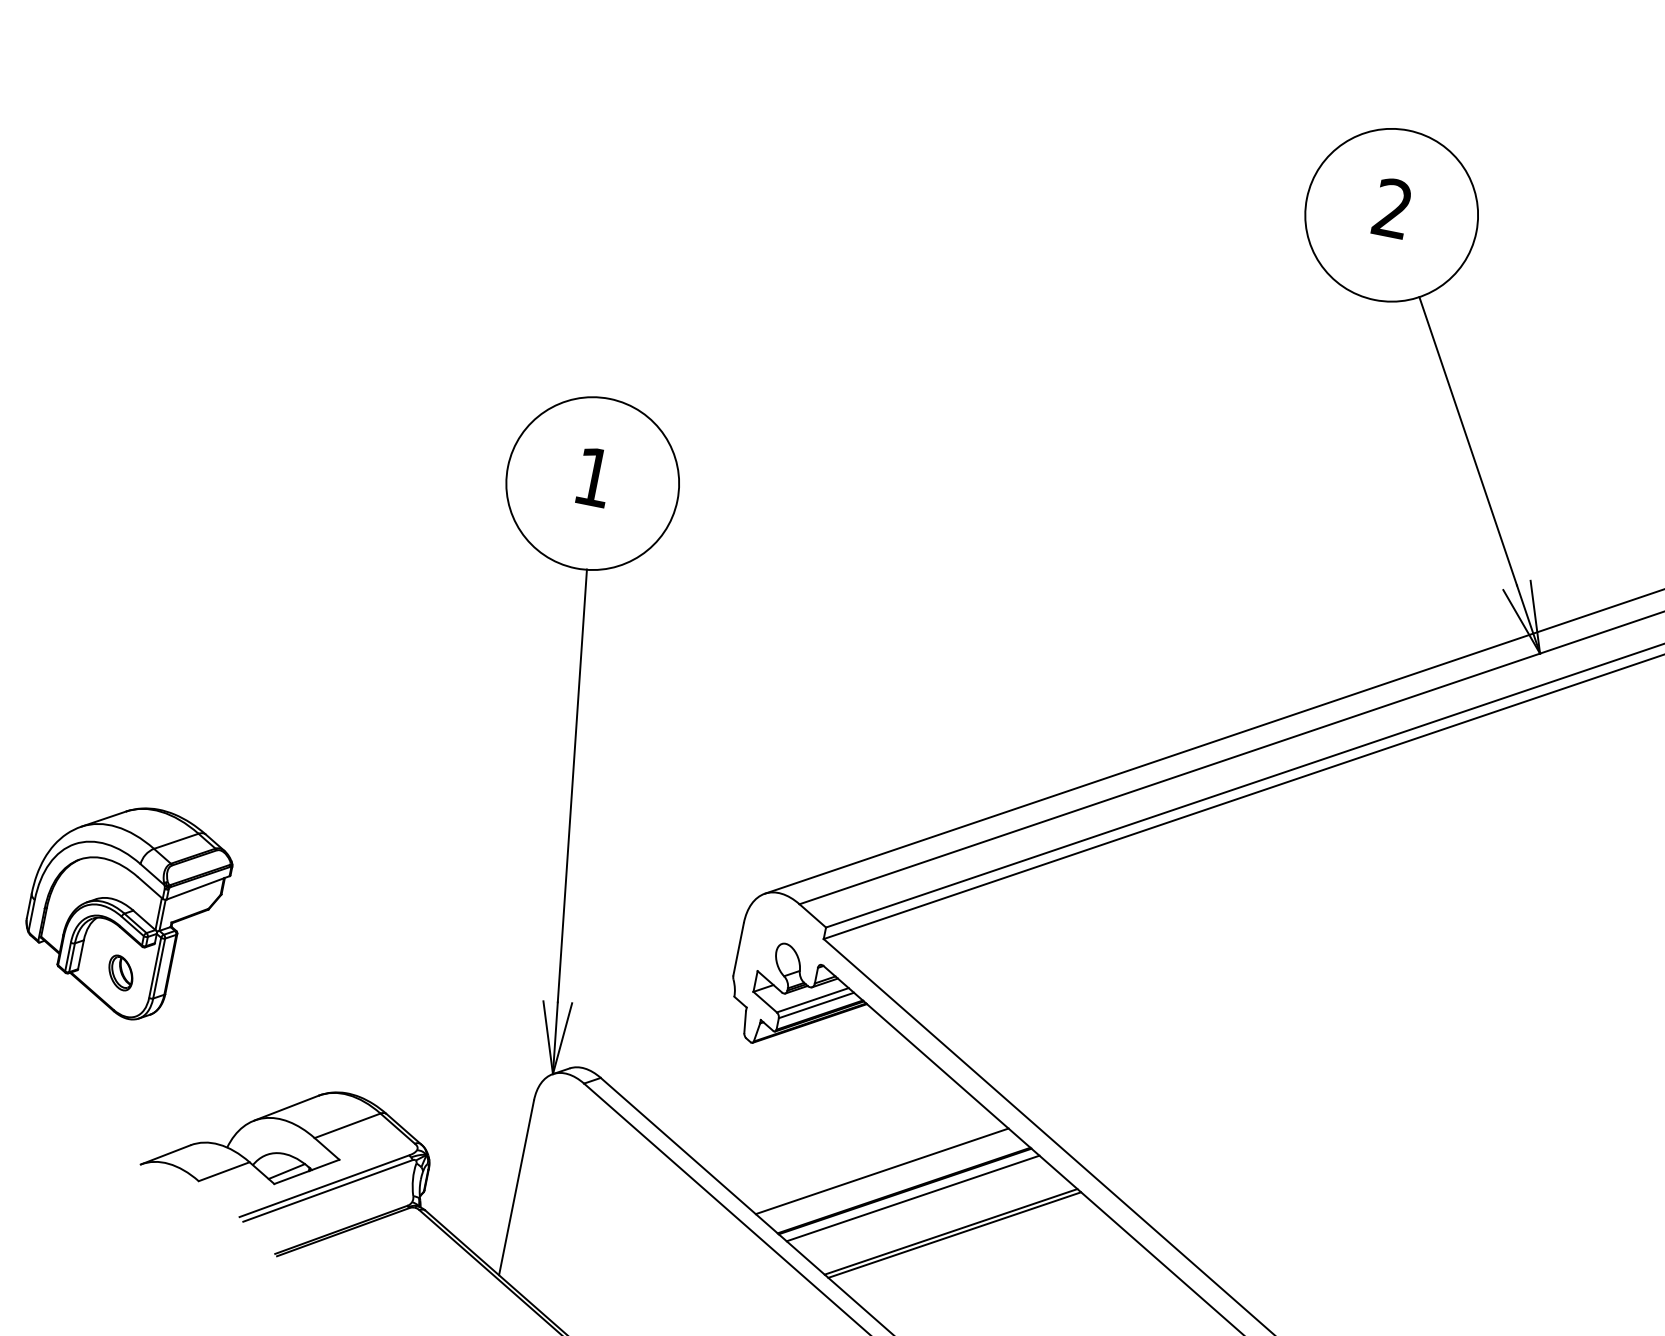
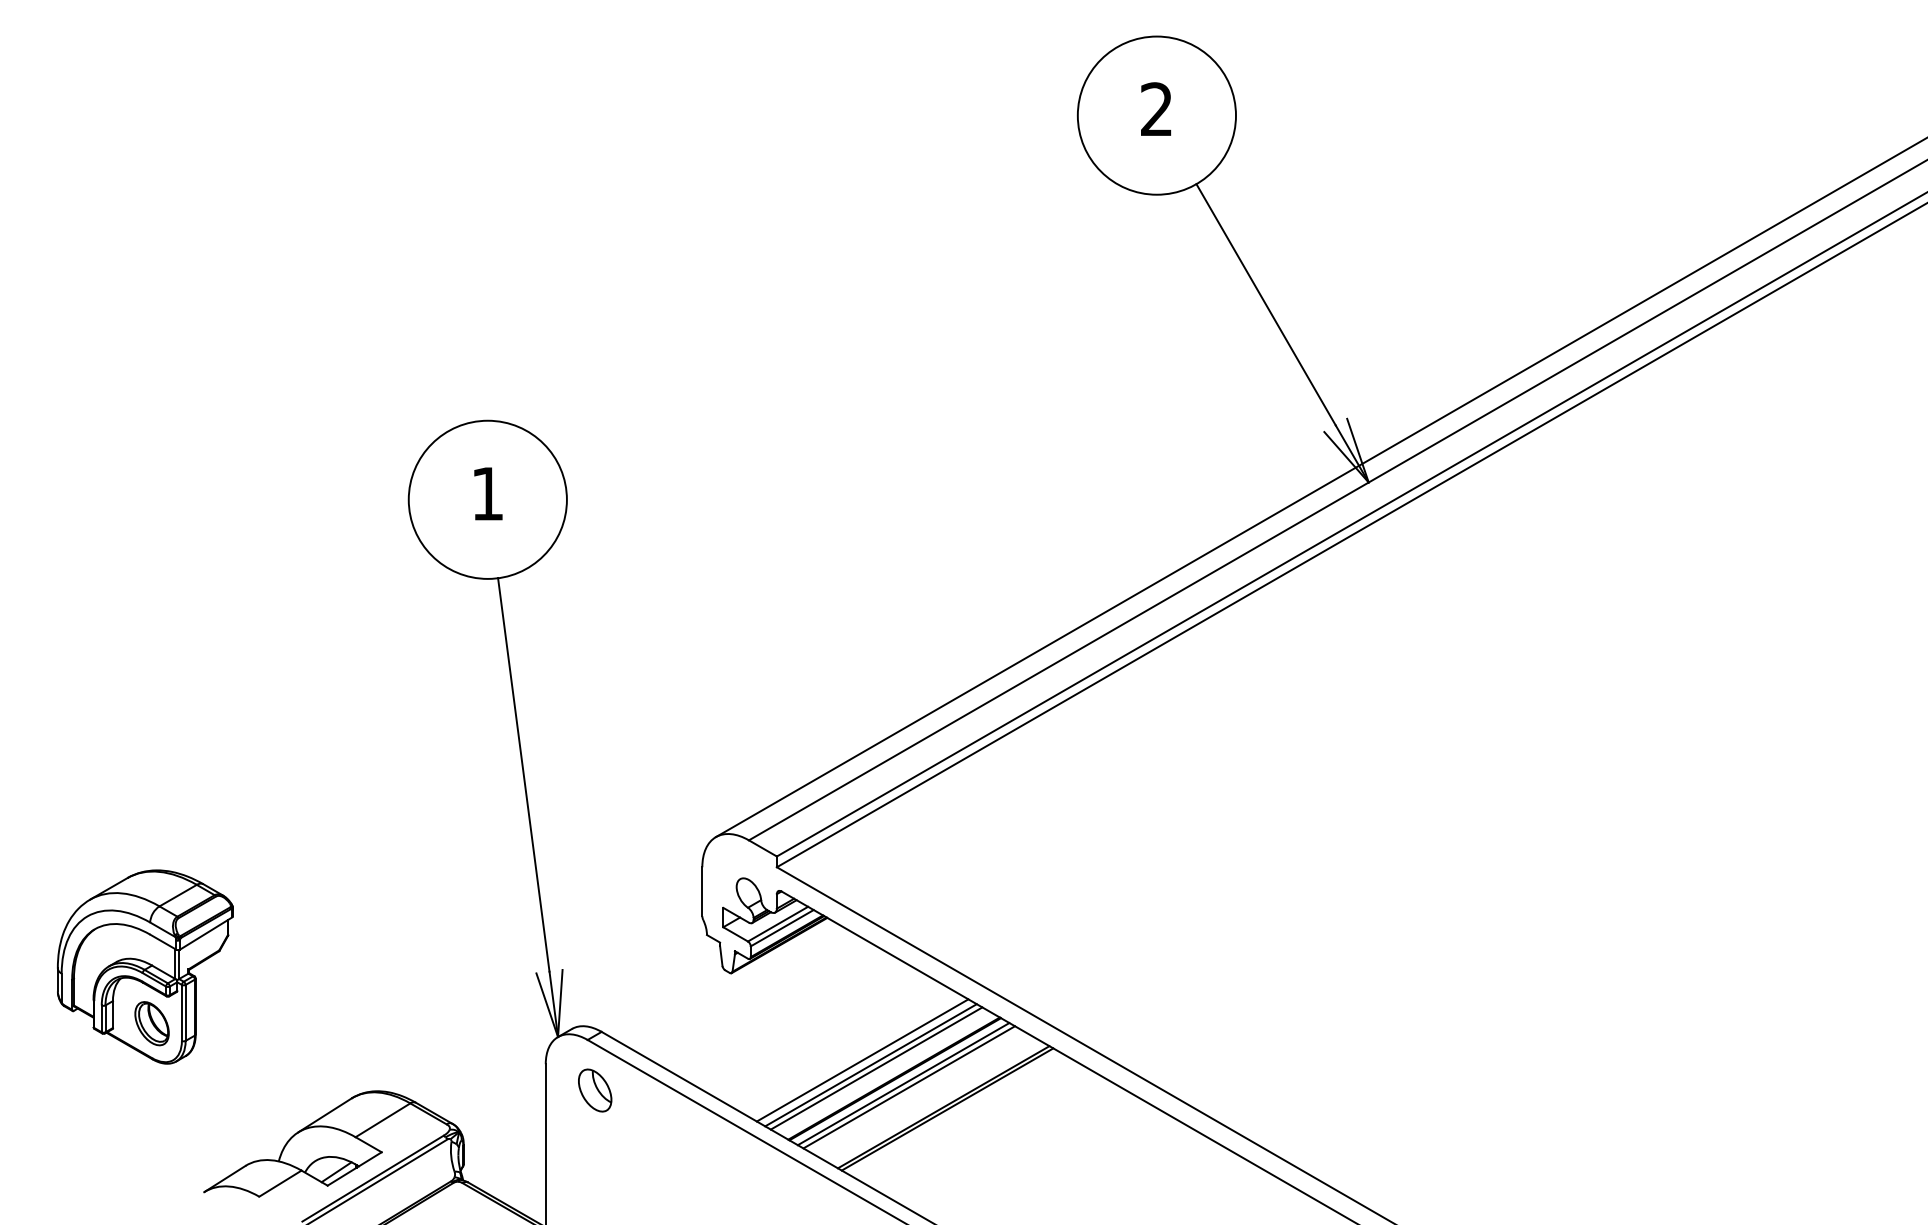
part: (120, 972) -> (151, 1023), size x1.43
part: (581, 1139) -> (595, 1090), added
line: (874, 1164) -> (862, 1060), added
line: (887, 1175) -> (876, 1068), added
line: (918, 1203) -> (909, 1087), added

